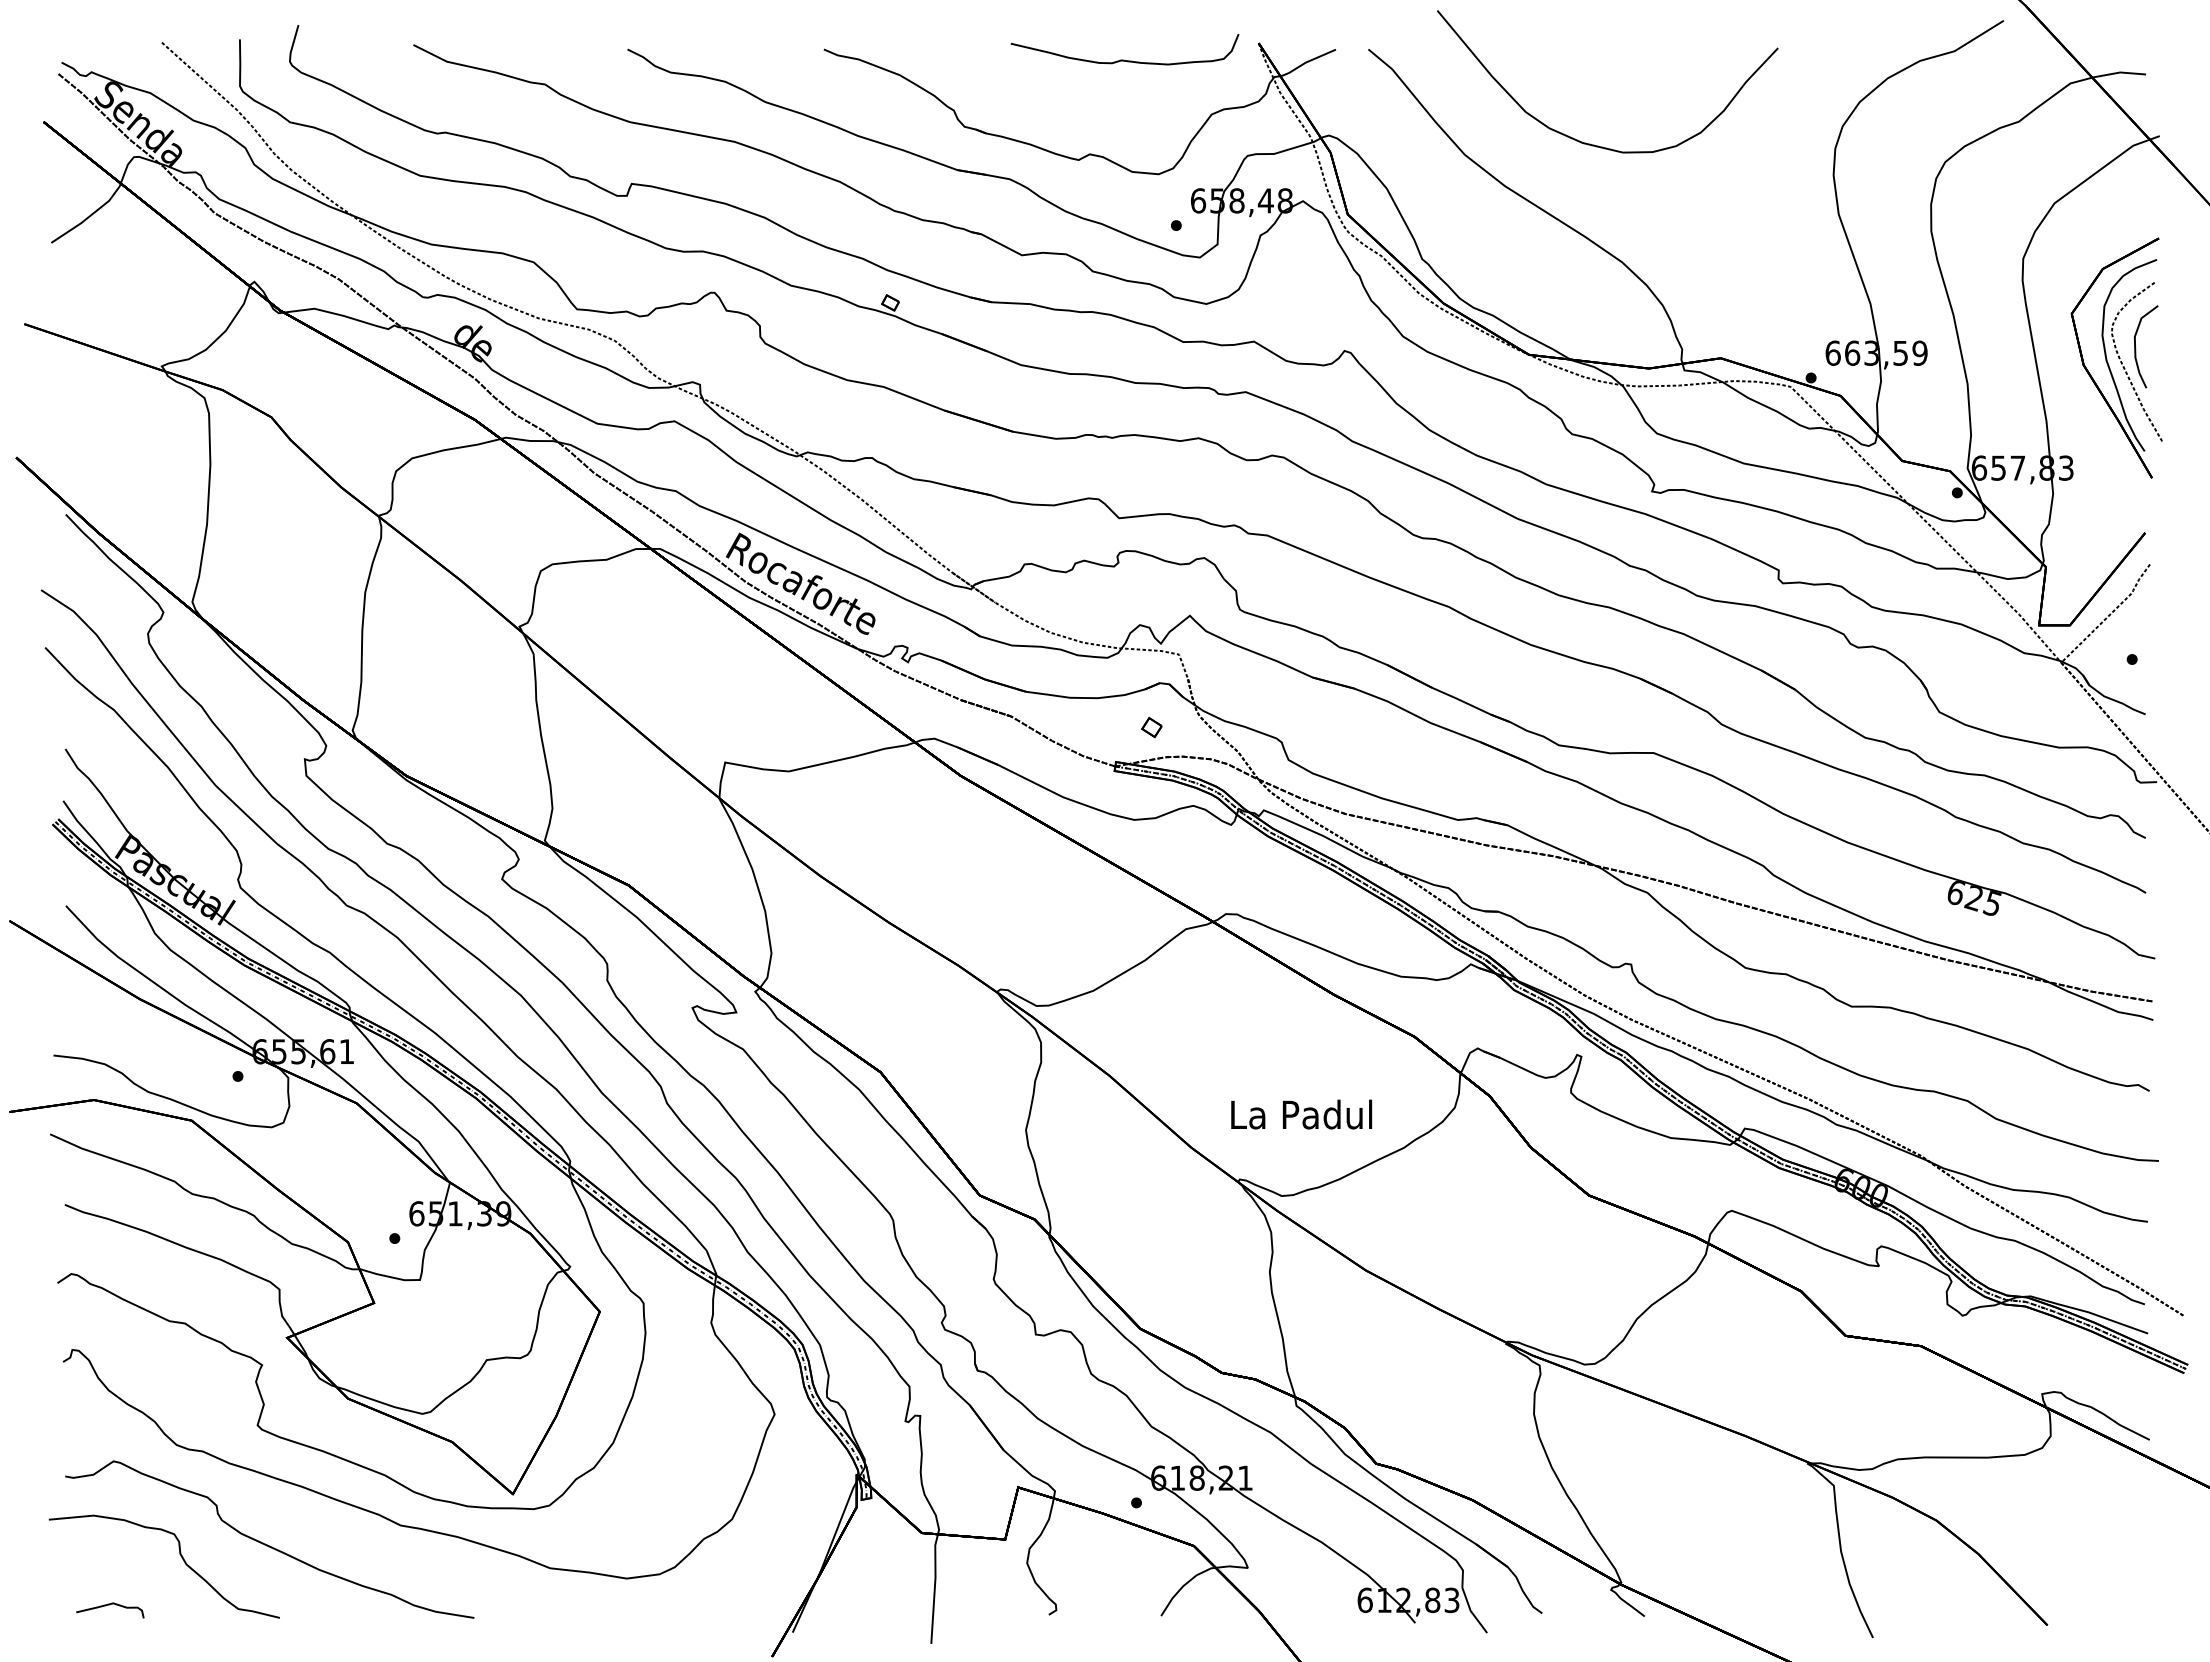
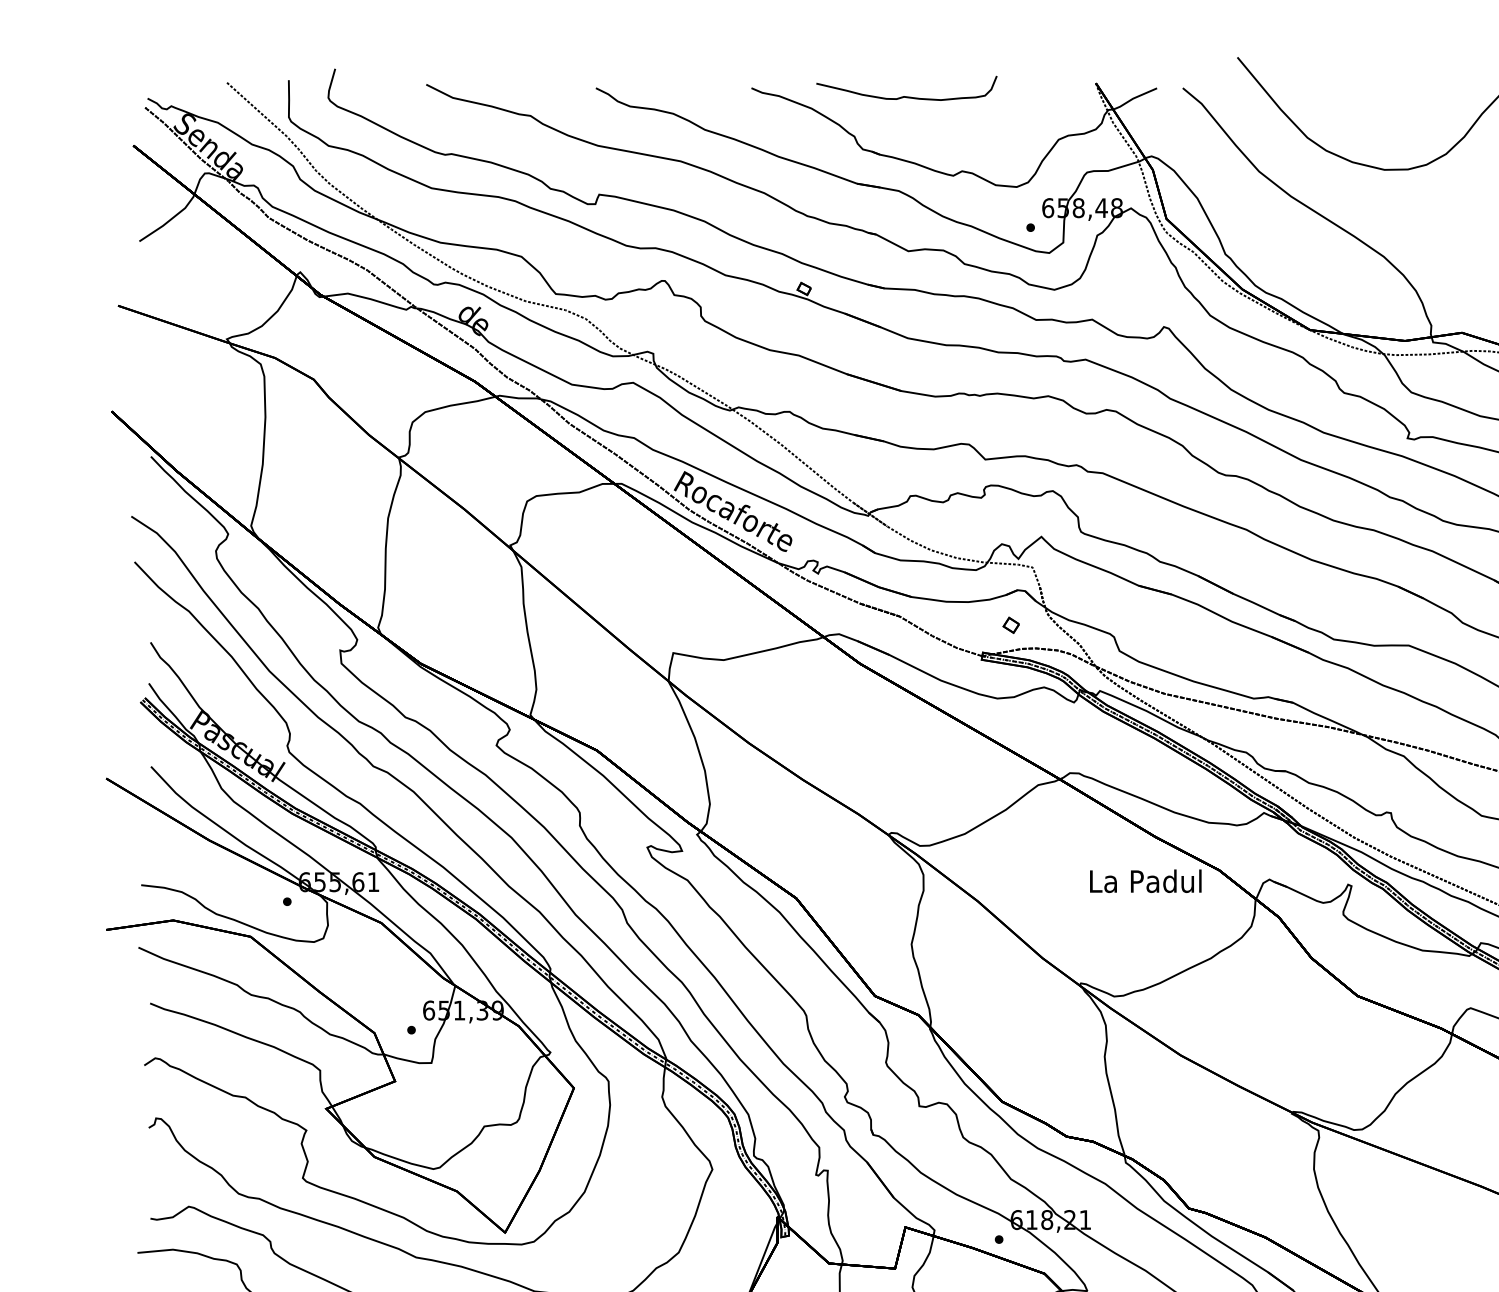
curve: (1124, 59) -> (906, 96), moved
text: (1301, 1114) -> (1145, 881), moved

